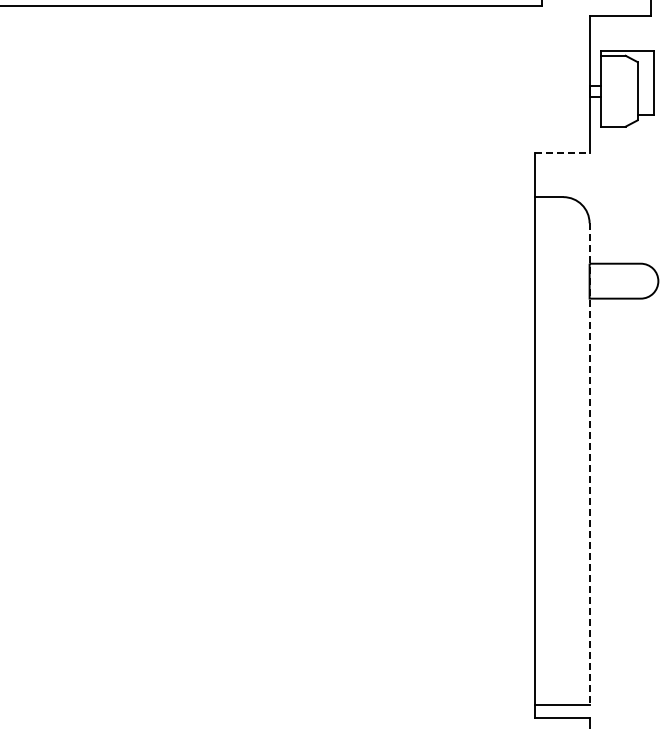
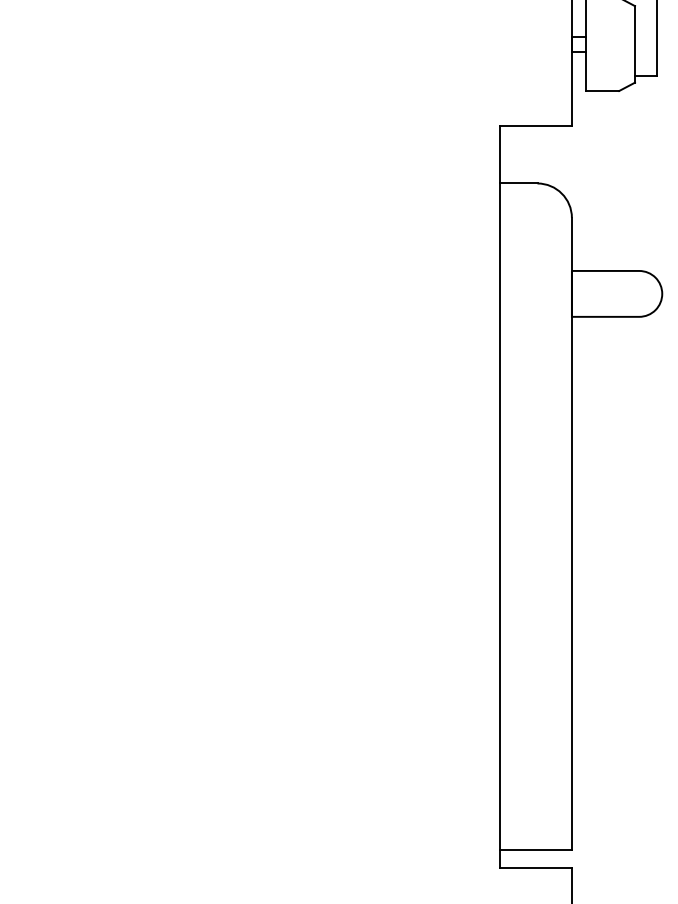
line: (562, 153) -> (536, 126), dashed -> solid
line: (589, 464) -> (571, 534), dashed -> solid

